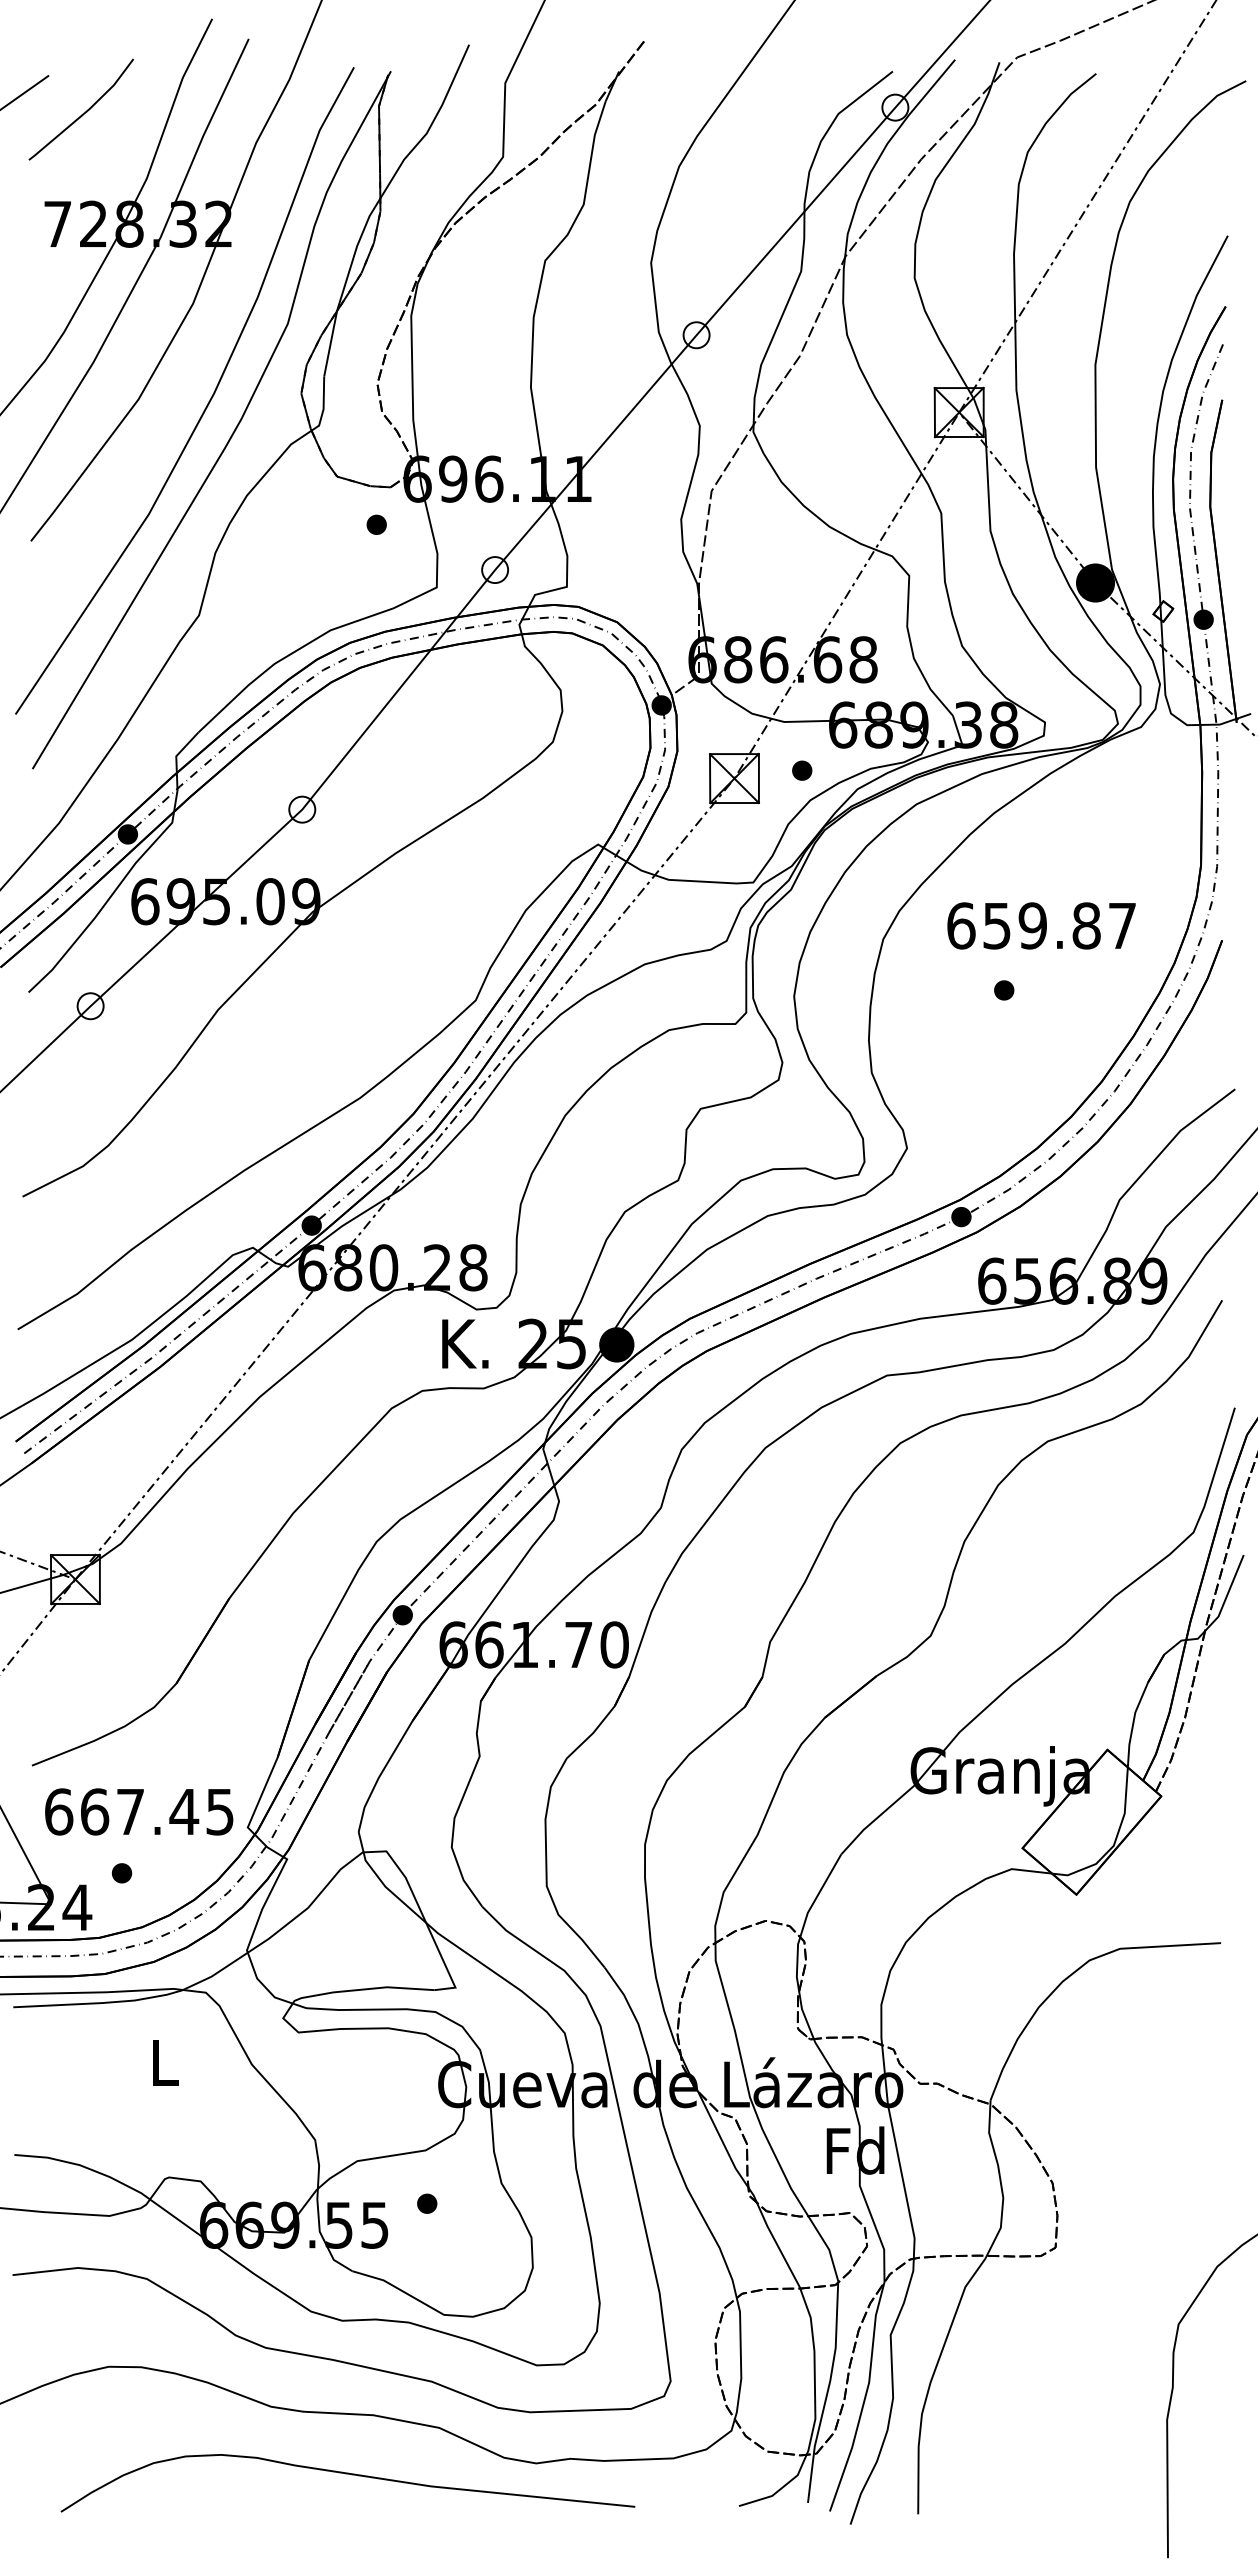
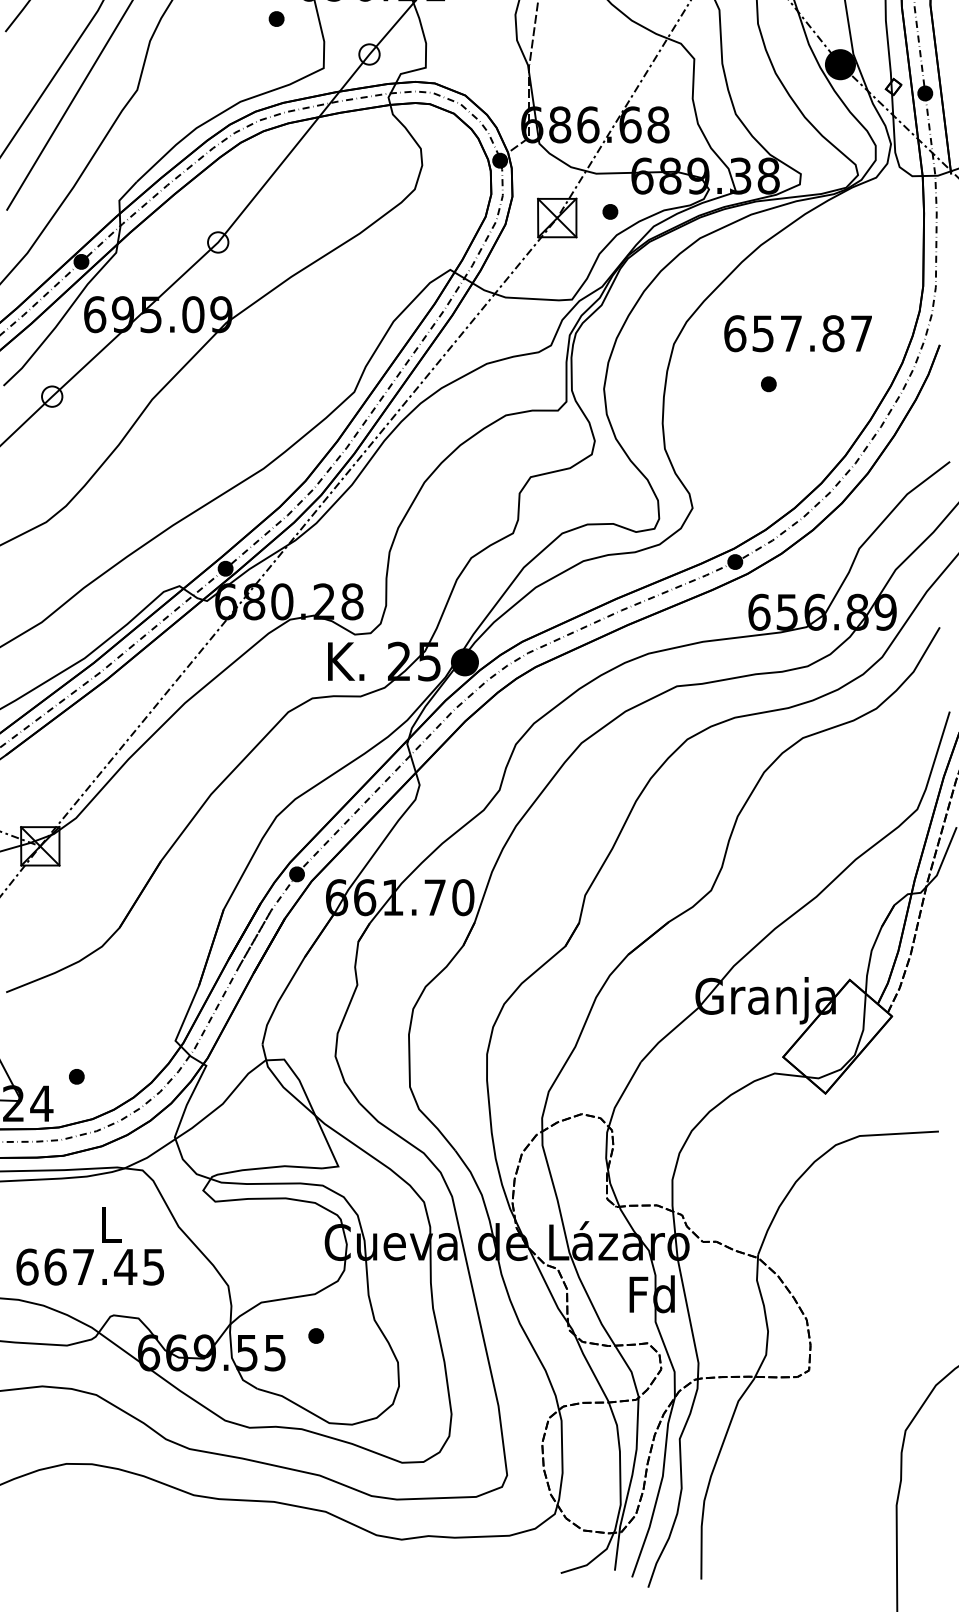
text: (1032, 925) -> (791, 333), 659.87 -> 657.87
text: (139, 1811) -> (90, 1266), moved
curve: (351, 2475) -> (256, 1549), removed

